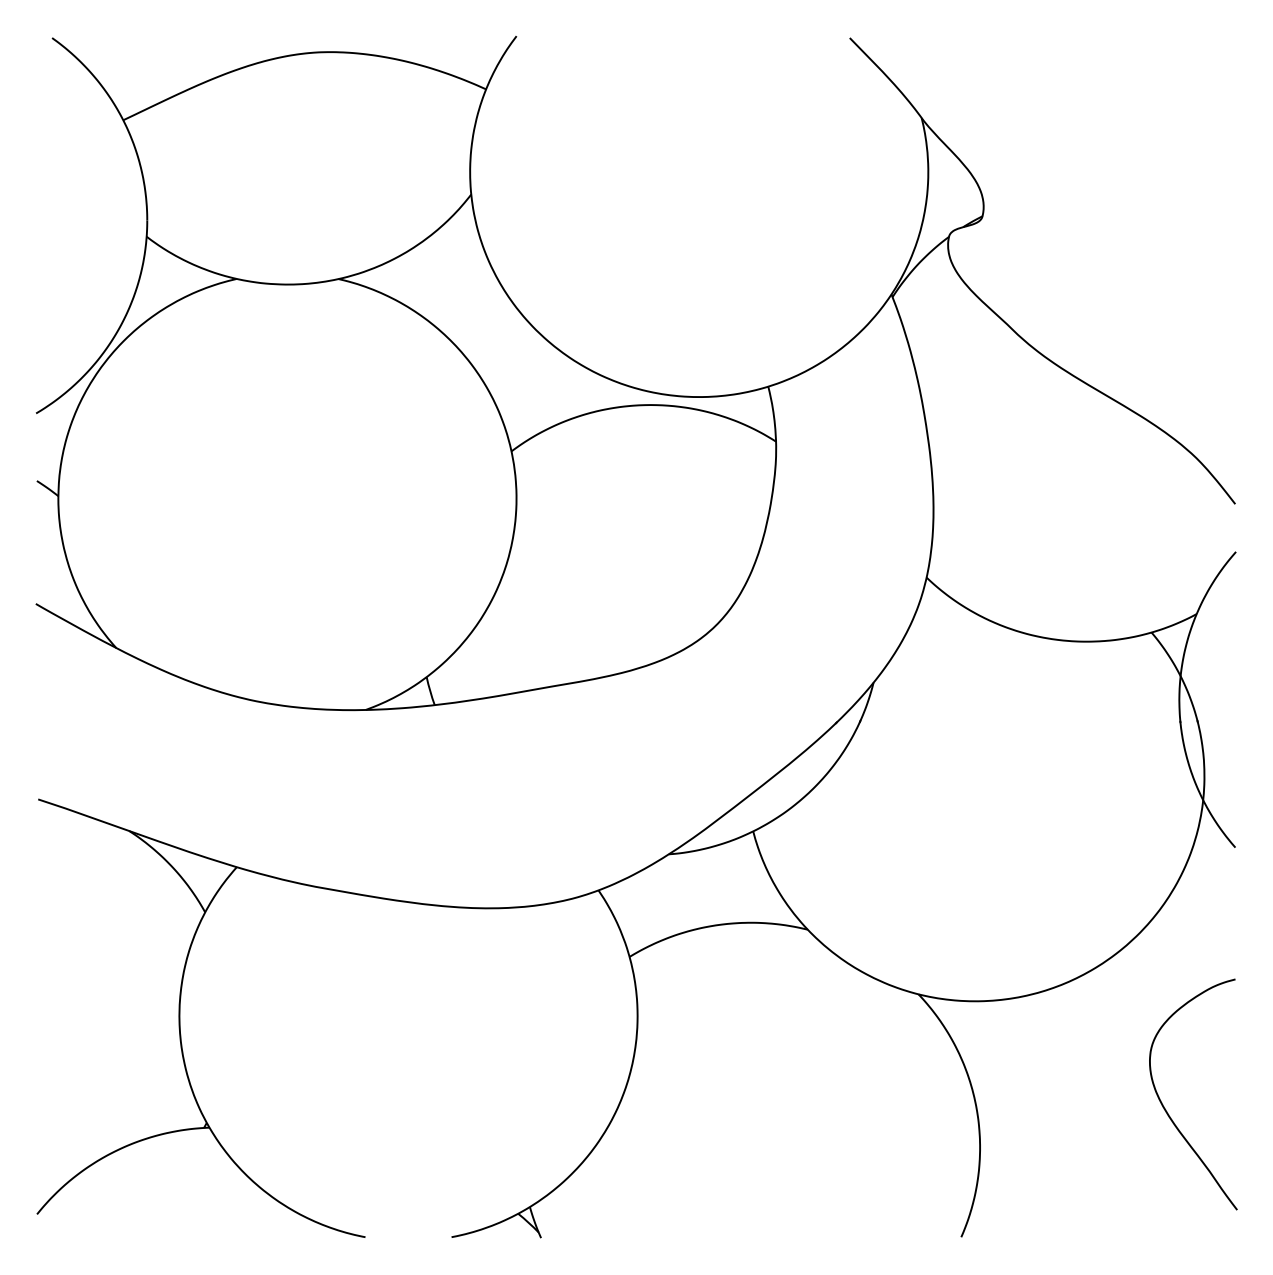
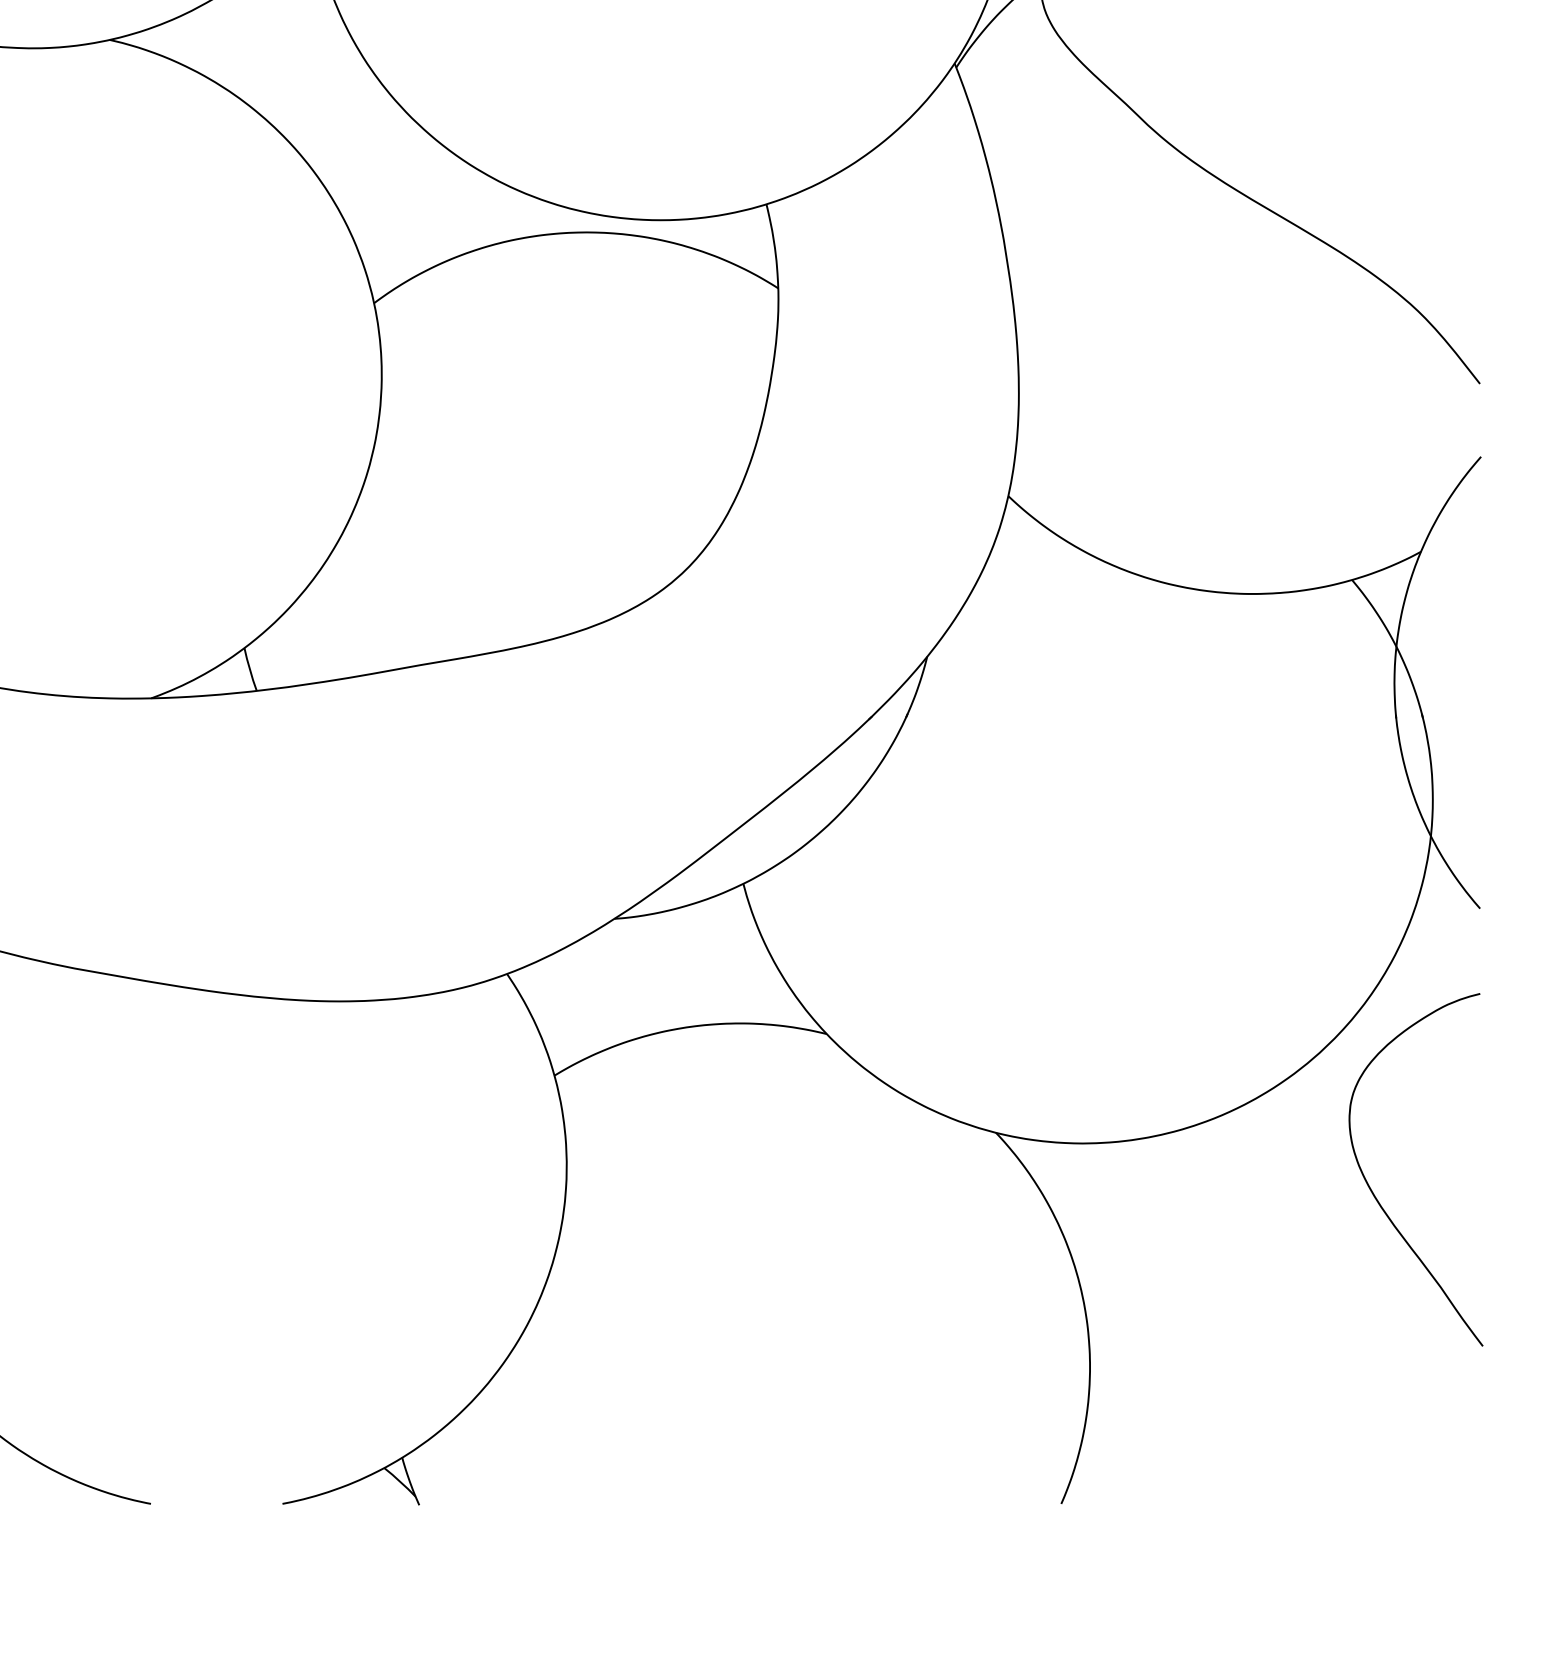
curve: (1166, 1109) -> (1374, 1192), moved

